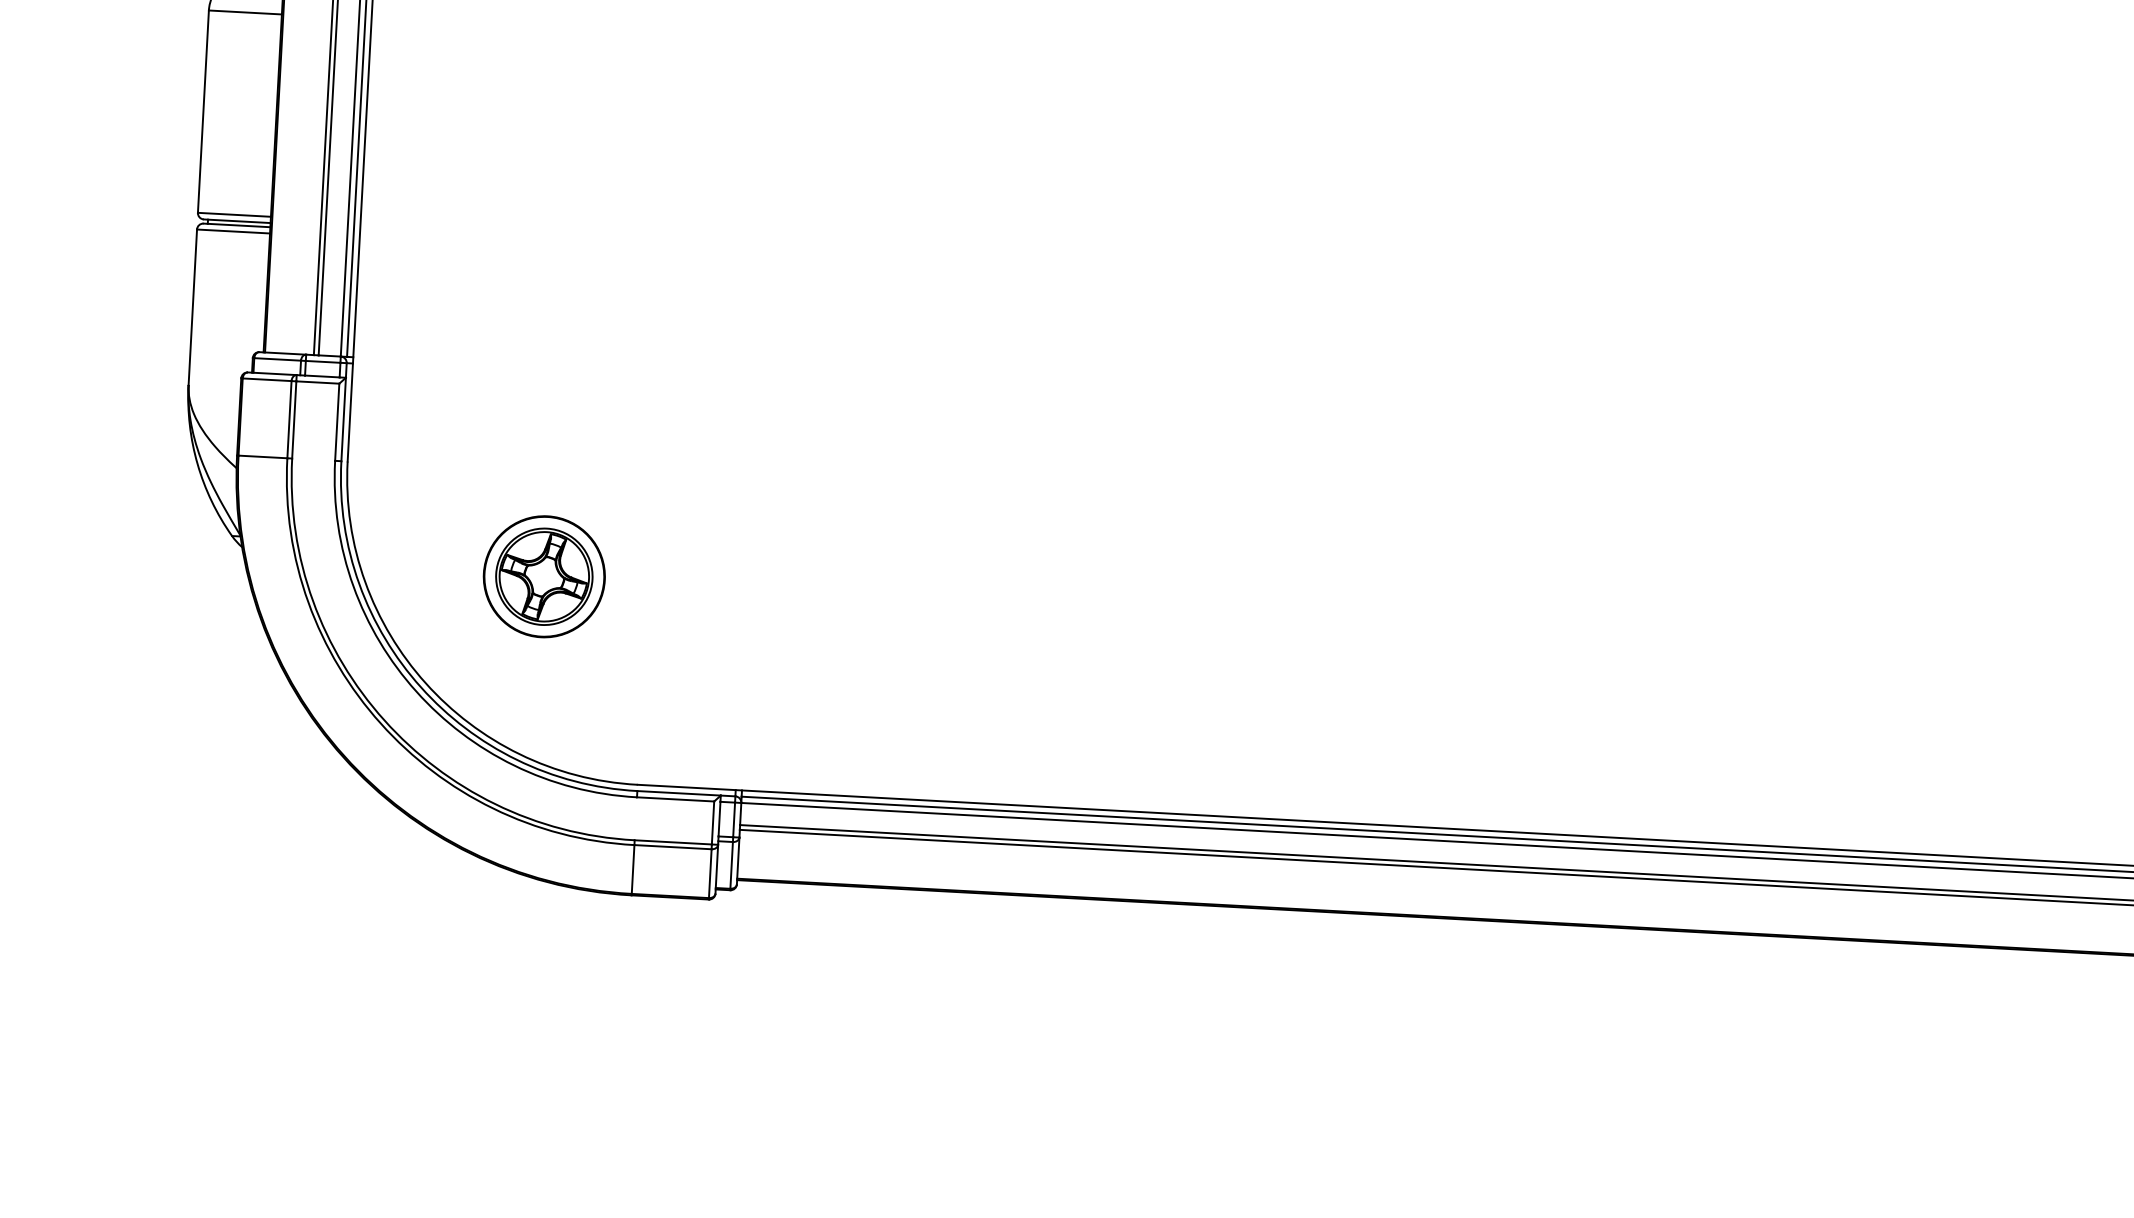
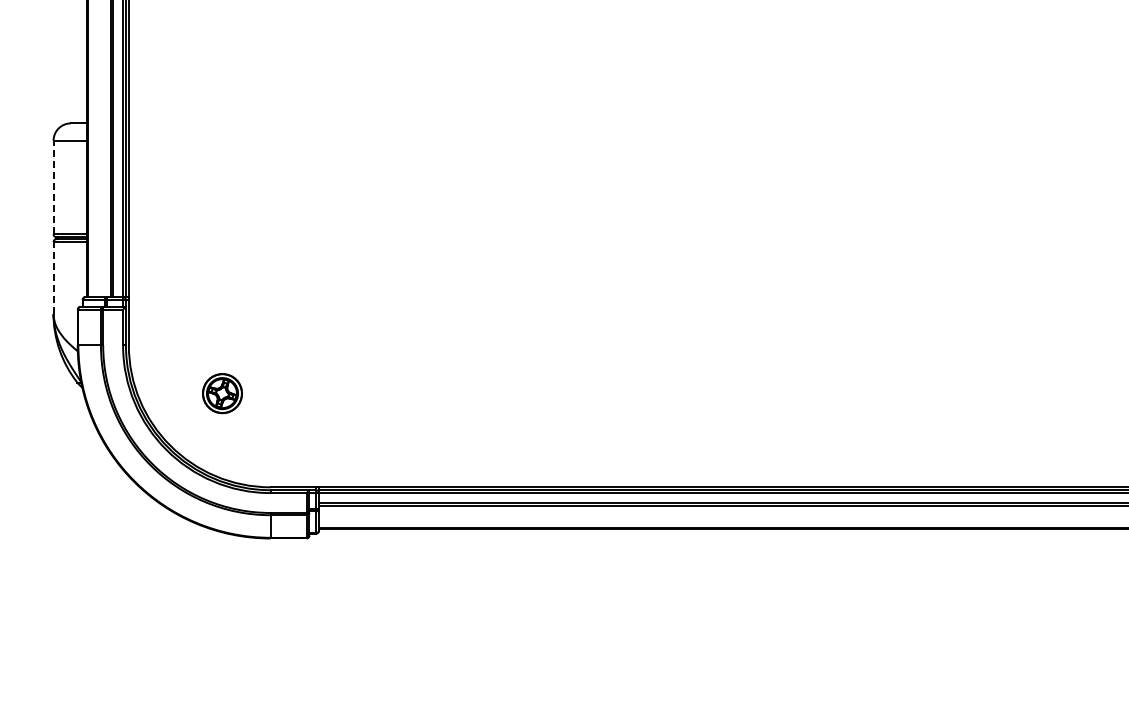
line: (203, 111) -> (53, 187), solid -> dashed
line: (192, 308) -> (53, 278), solid -> dashed
part: (544, 576) -> (222, 393), size x0.7

